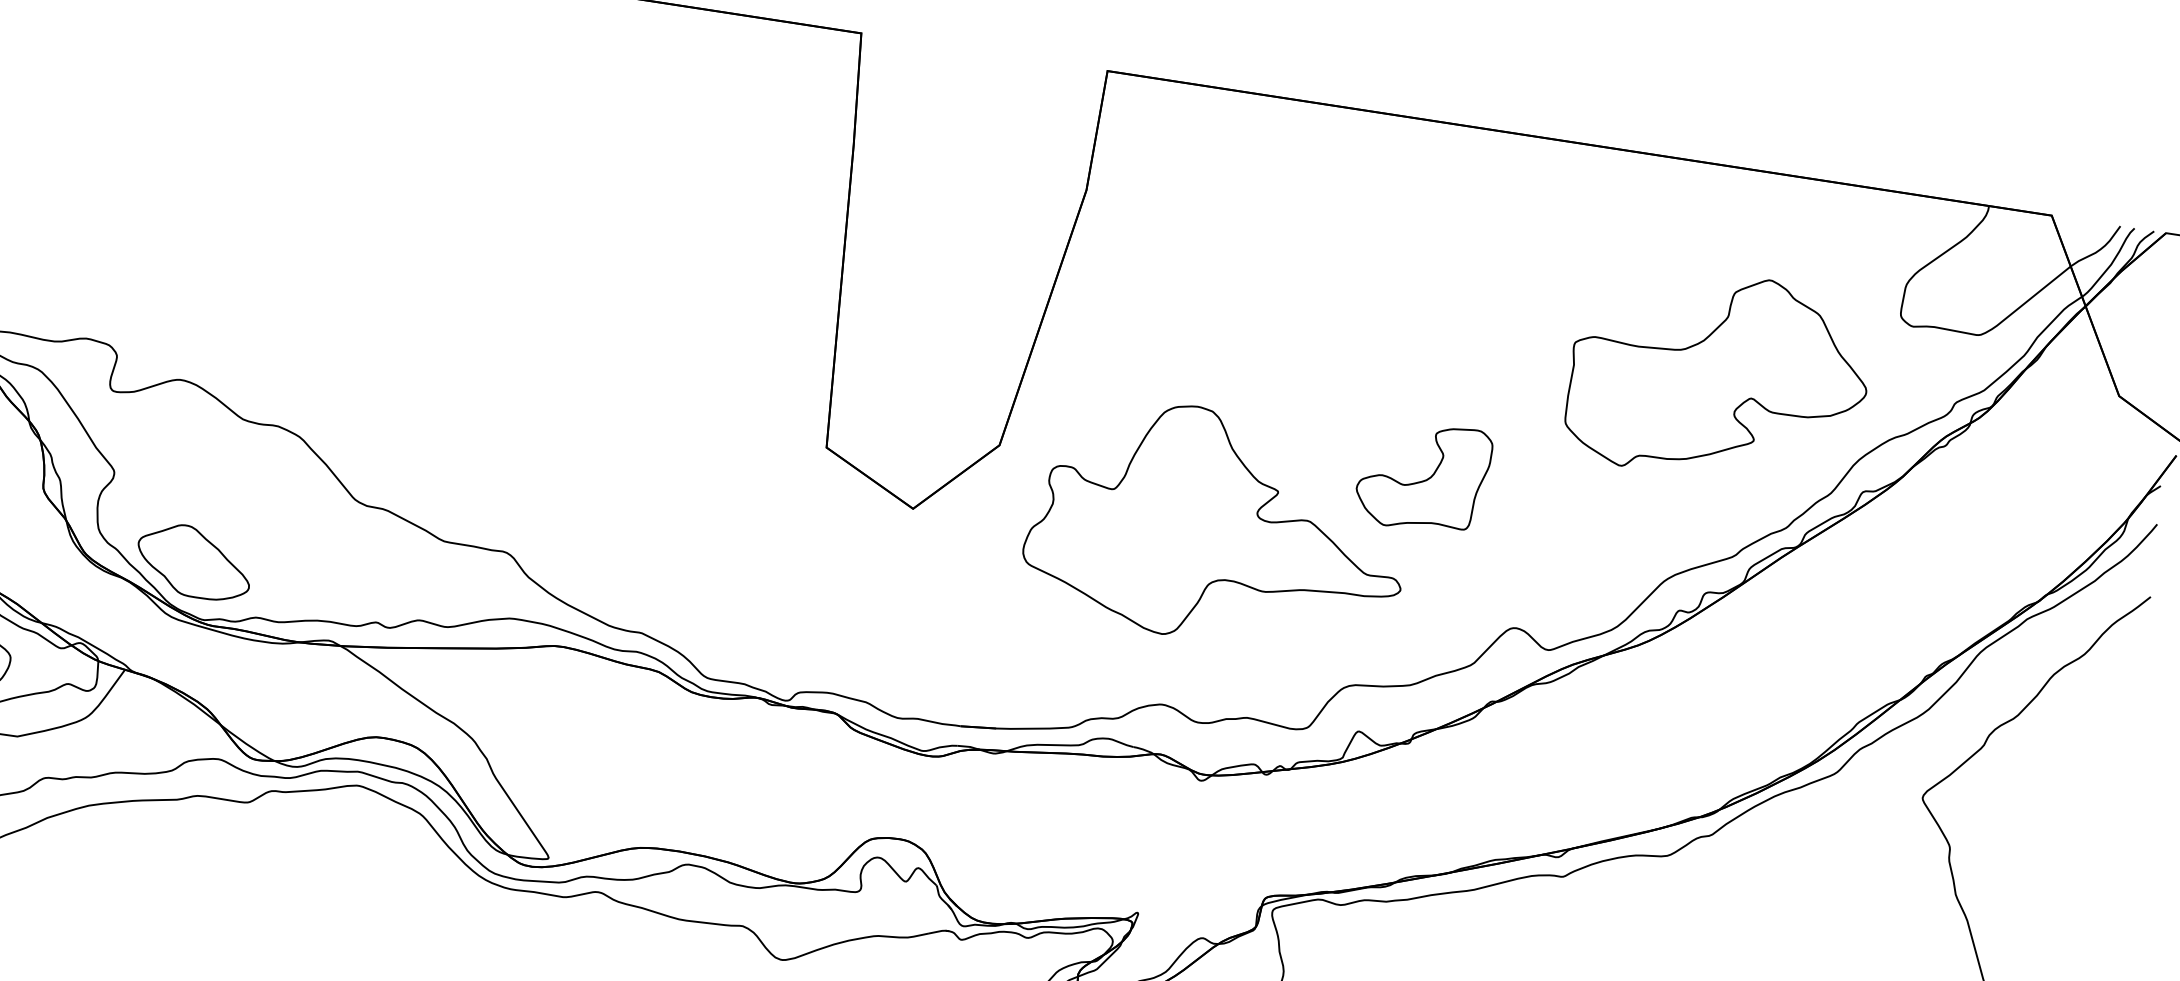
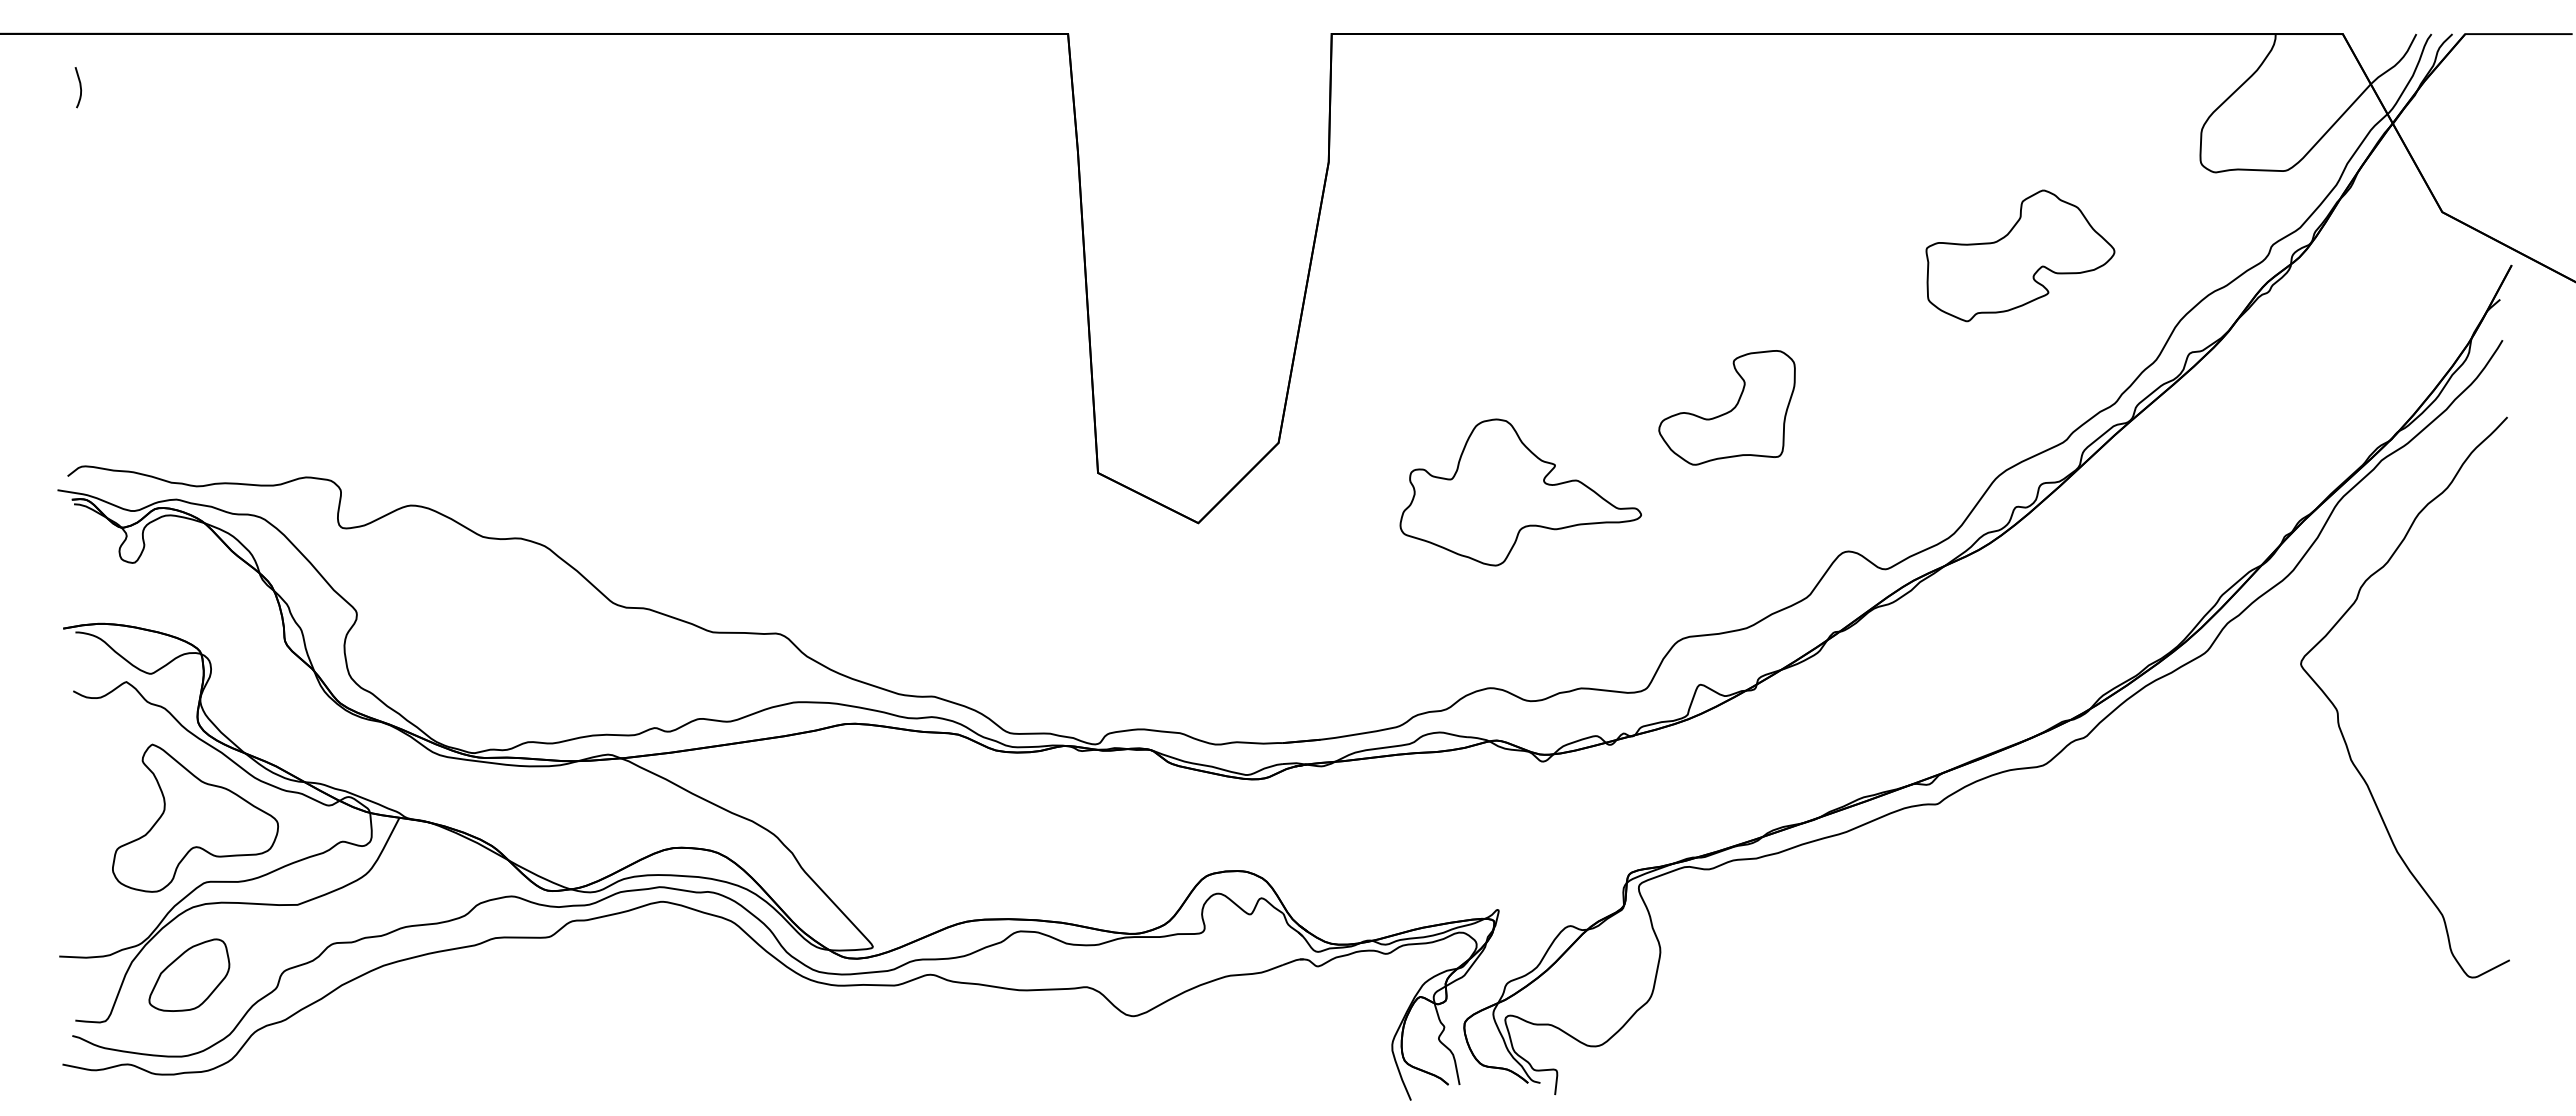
part: (1719, 376) -> (2020, 255), size x0.6
part: (1218, 526) -> (1520, 492), size x0.6
part: (194, 561) -> (454, 693), removed

